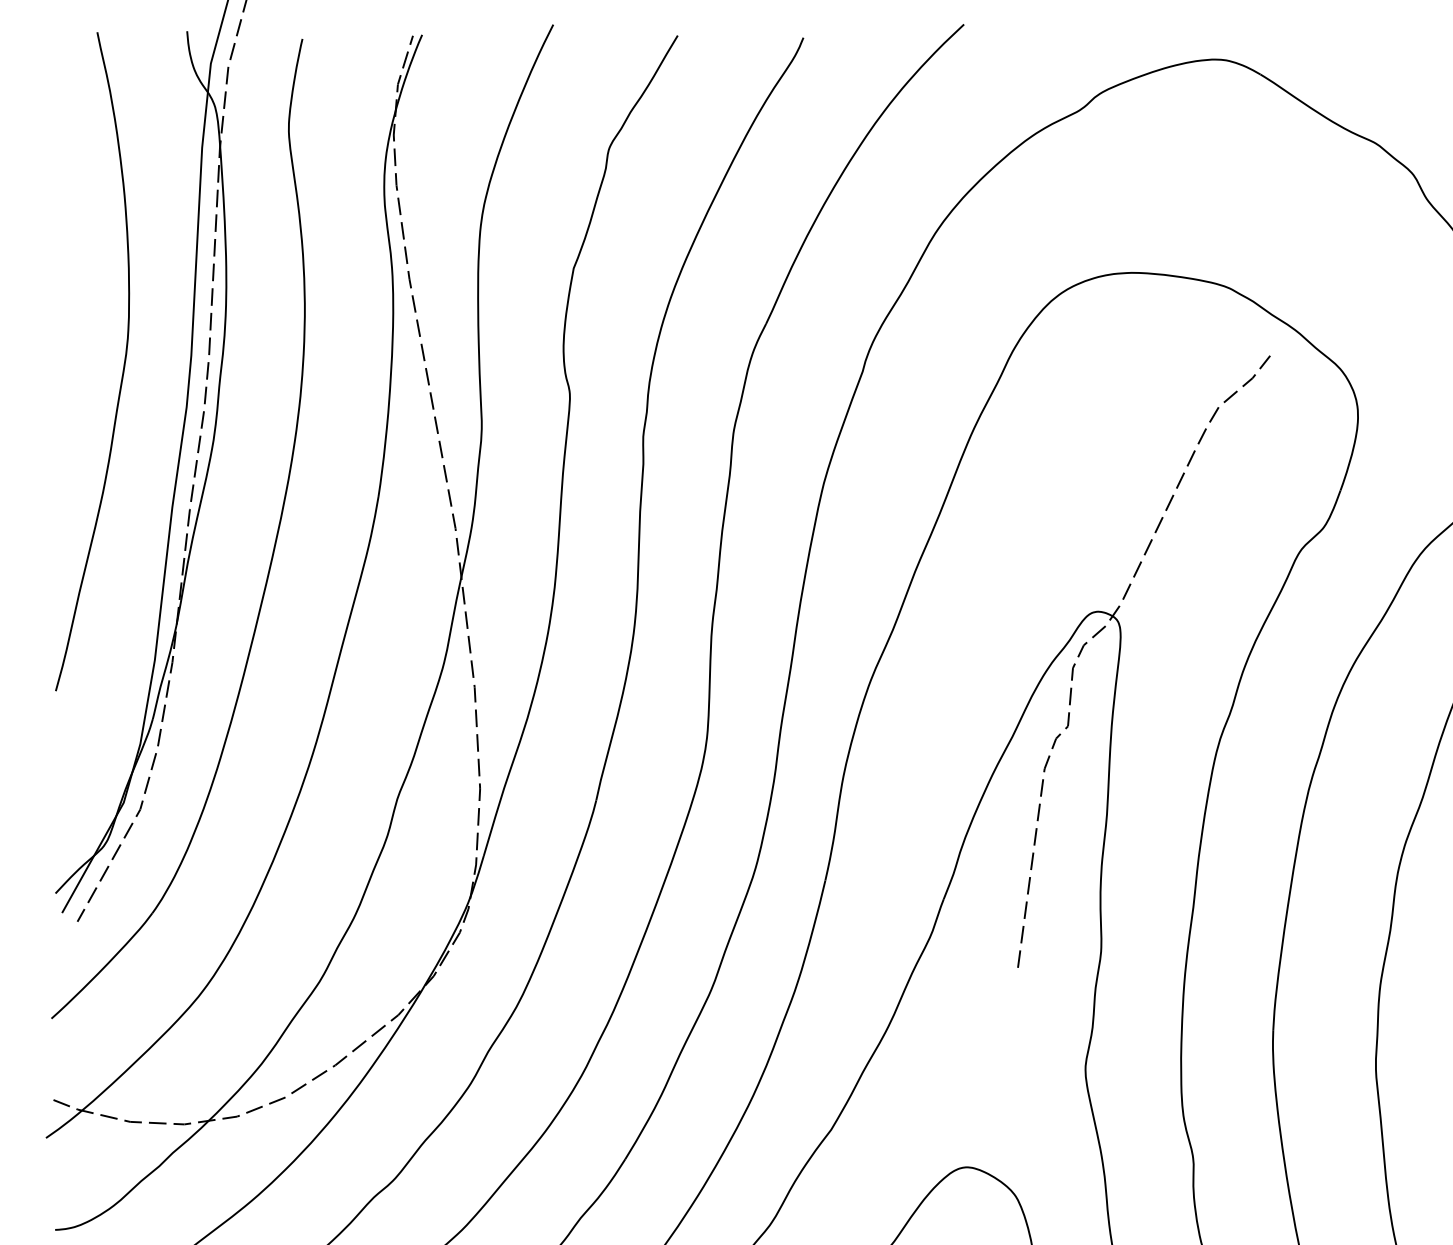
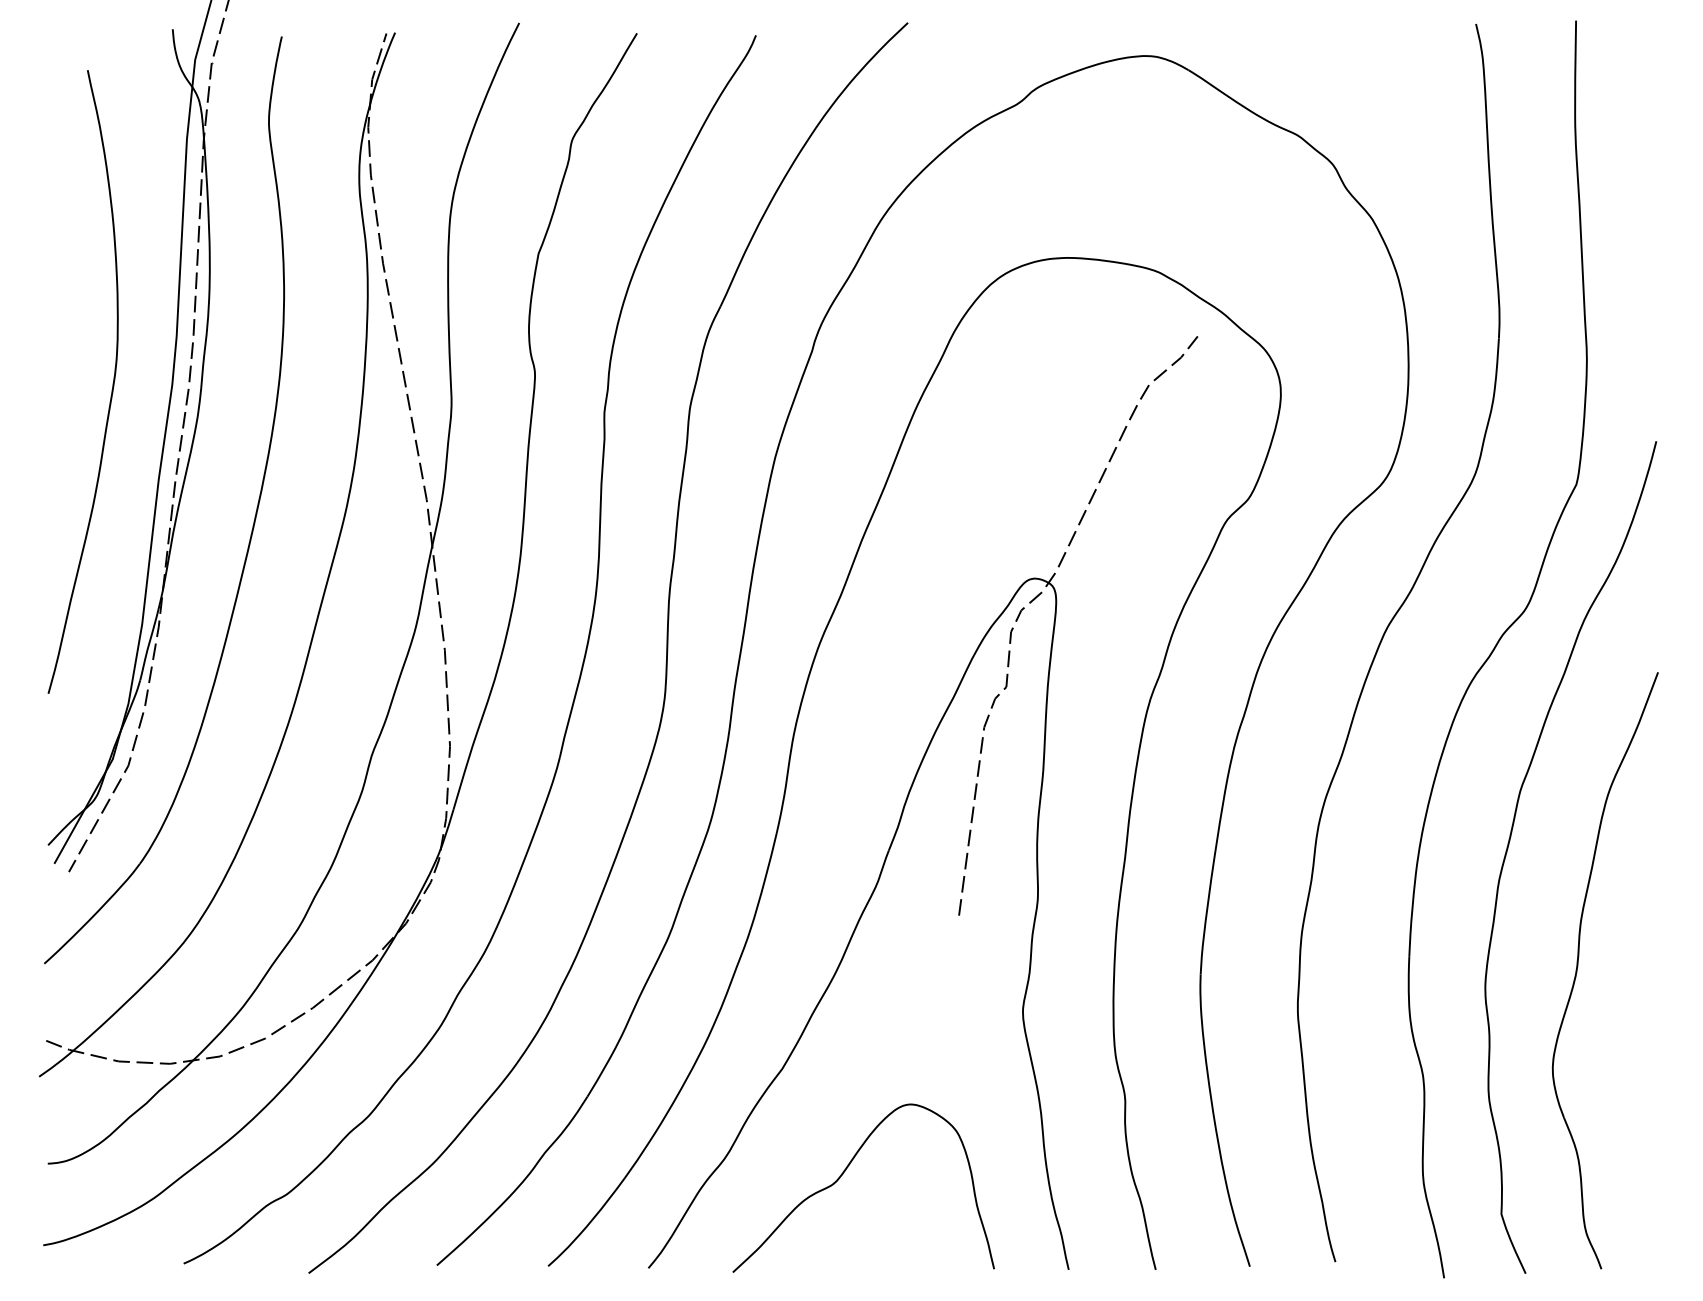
curve: (123, 363) -> (112, 383), moved

